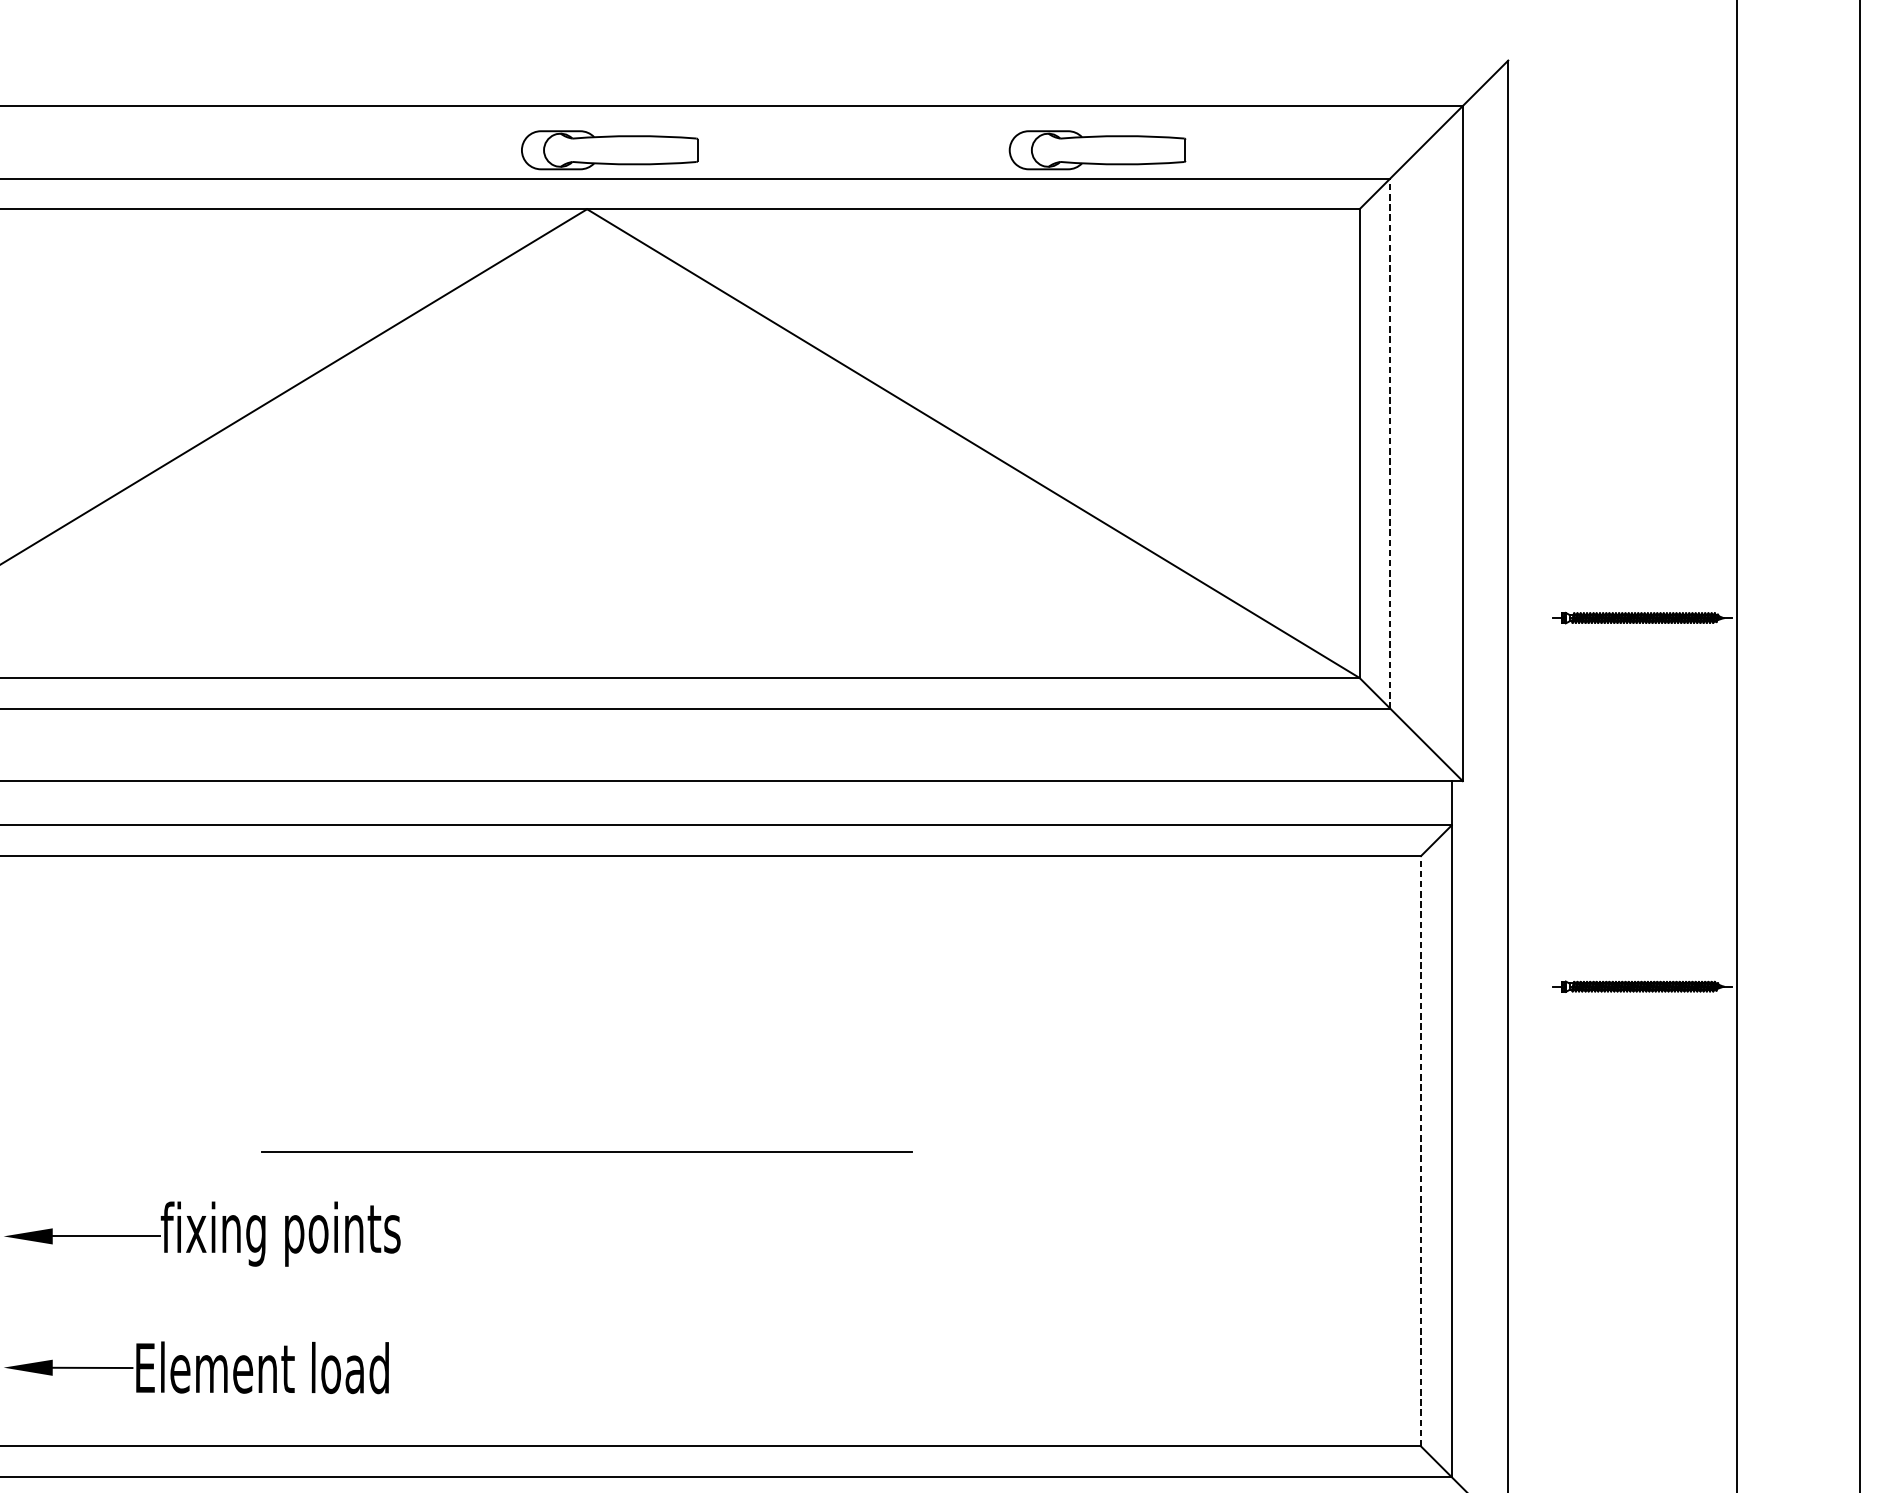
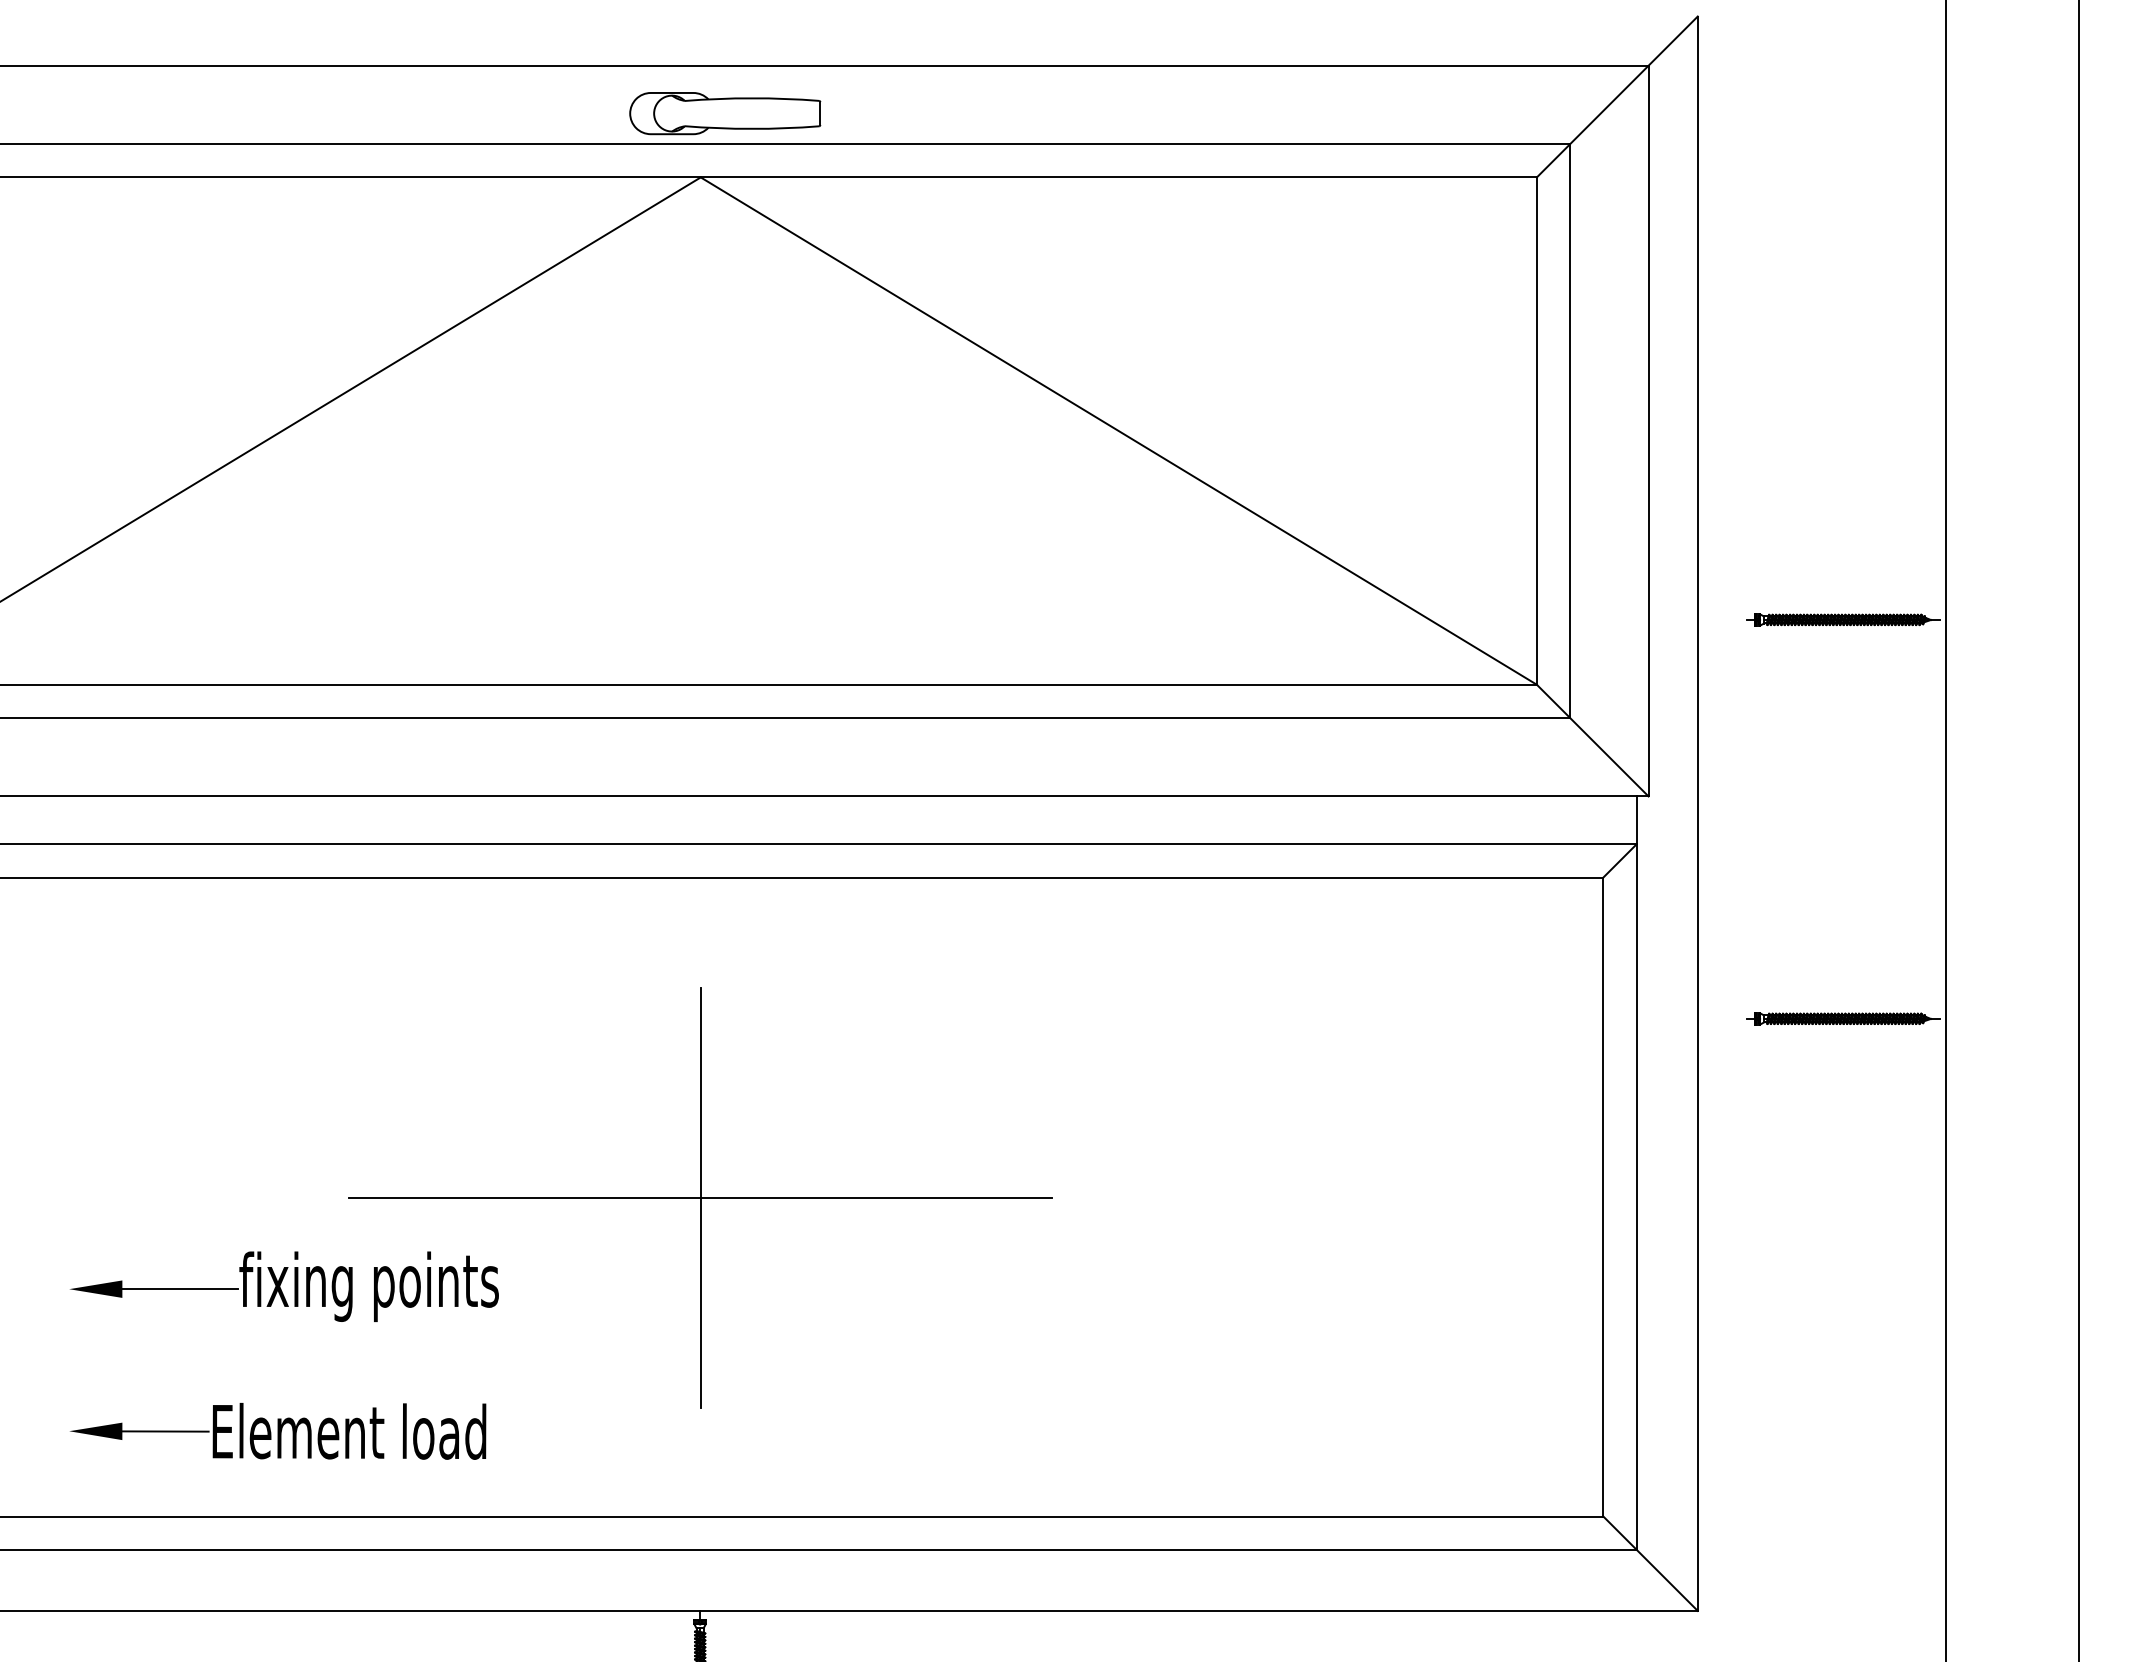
part: (1097, 150) -> (1253, 113), removed
line: (1390, 443) -> (1570, 431), dashed -> solid
line: (1421, 1150) -> (1603, 1196), dashed -> solid
line: (586, 1151) -> (700, 1197), added

